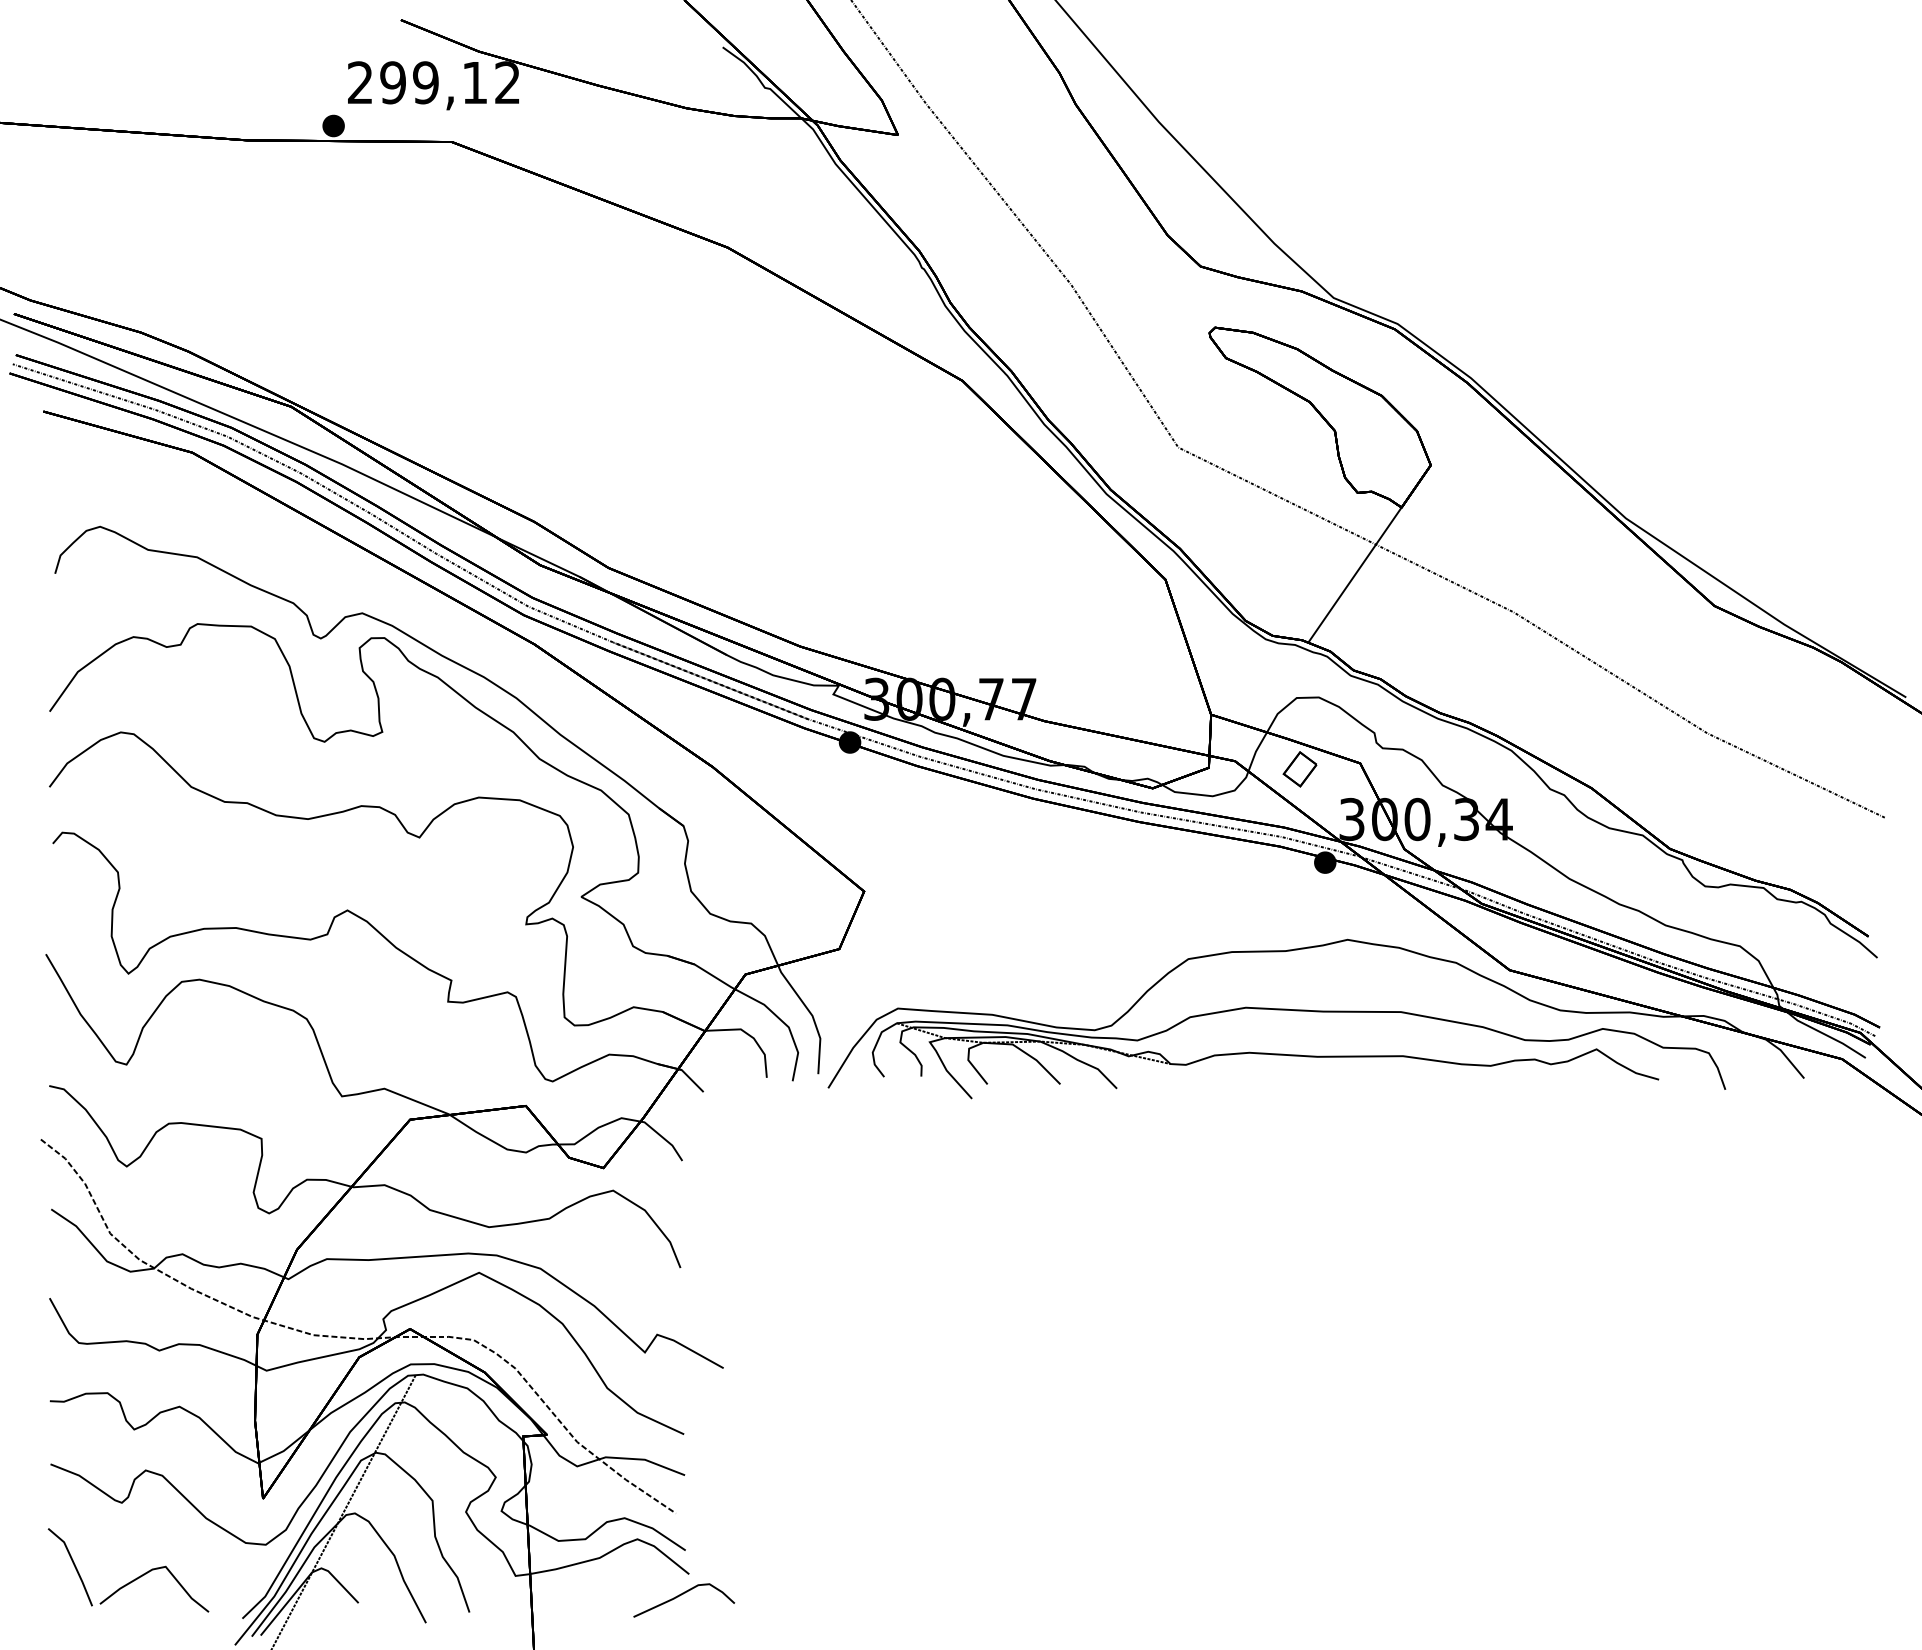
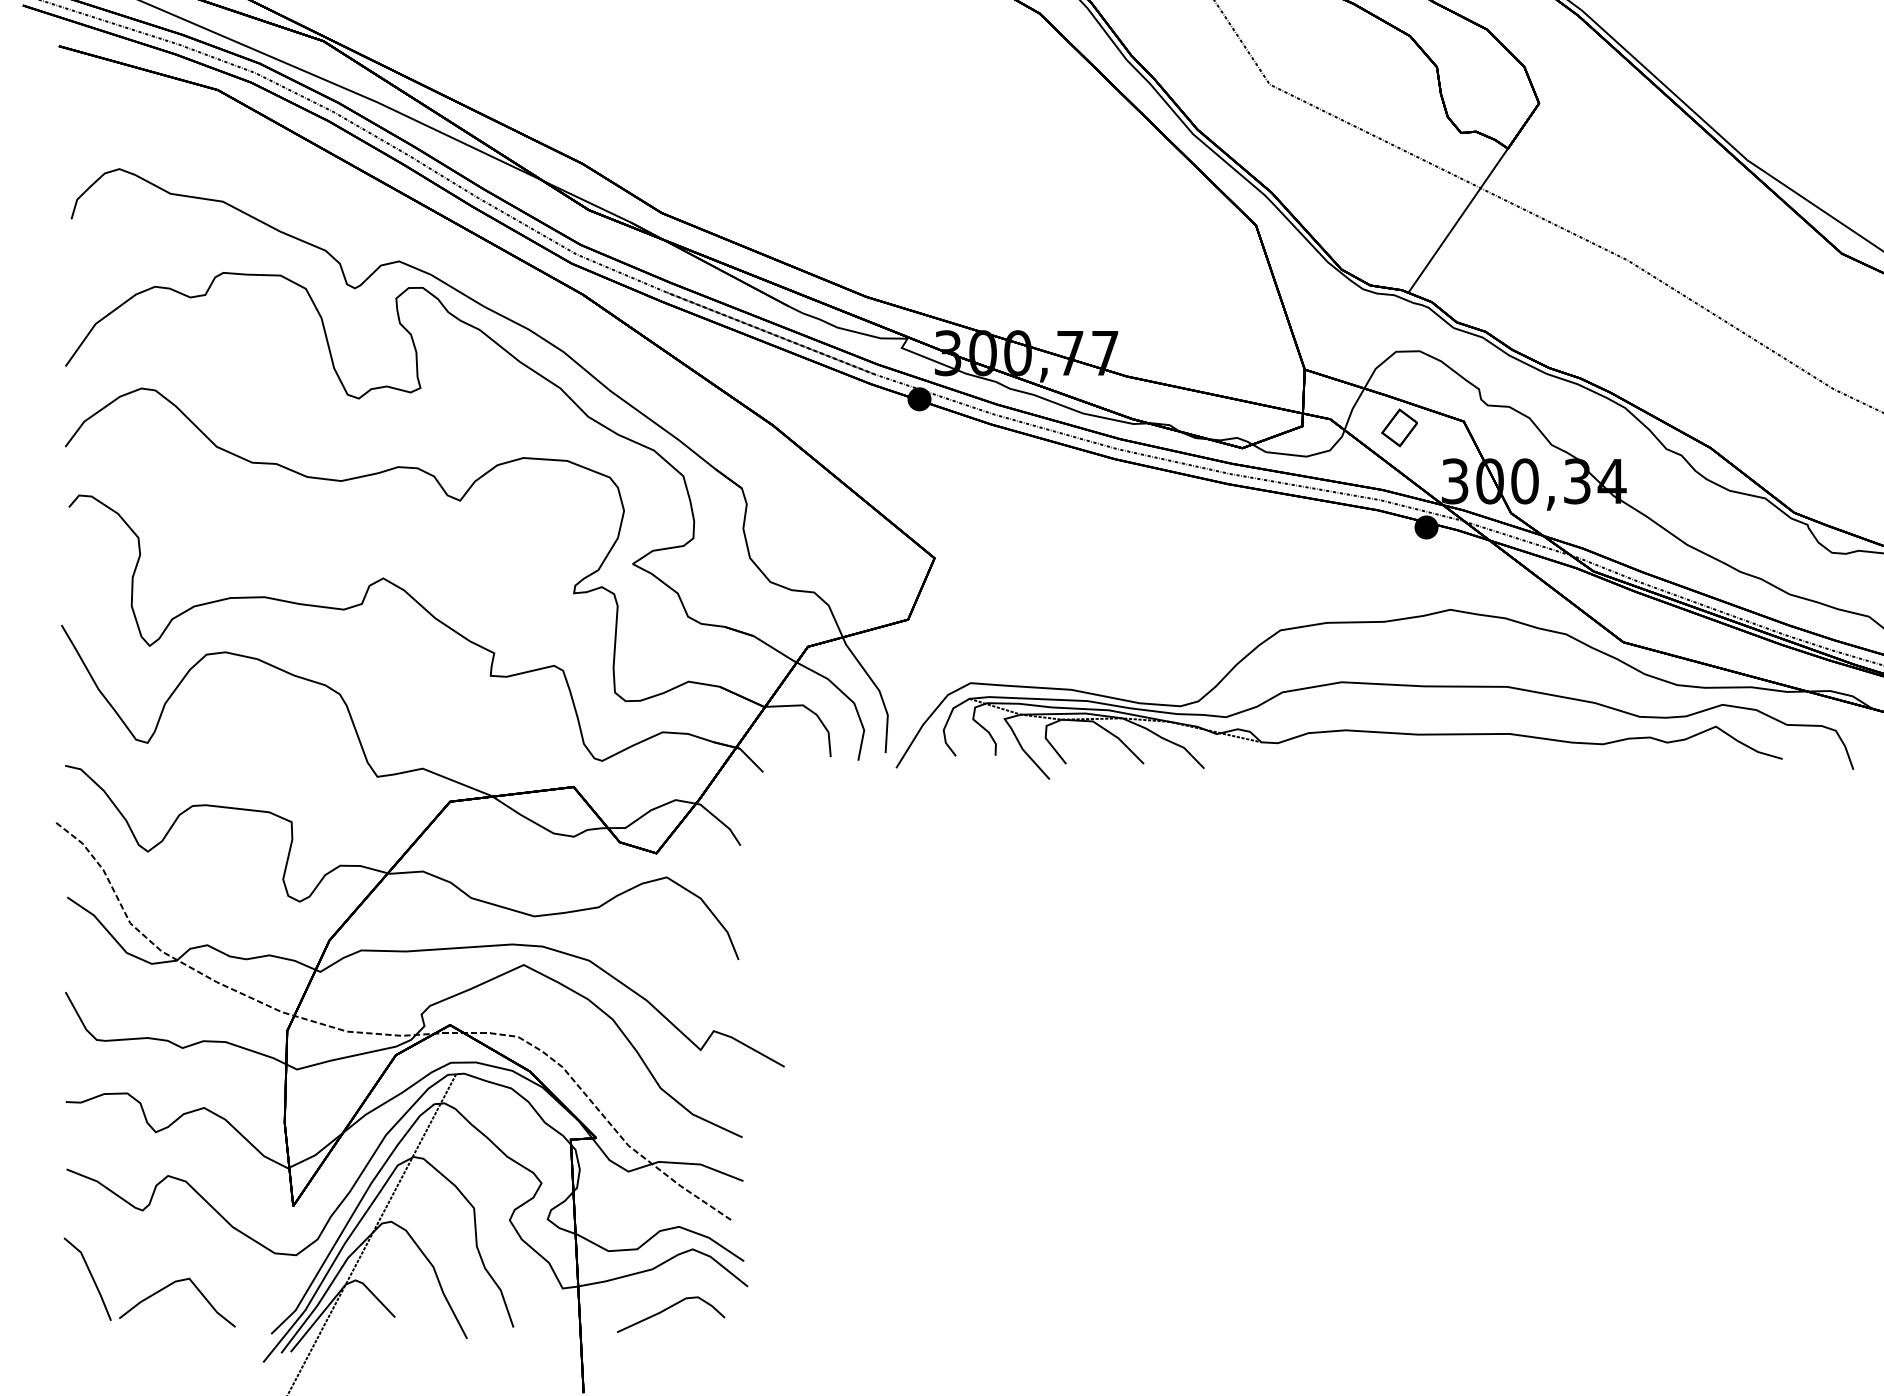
curve: (681, 1595) -> (668, 1309), moved

